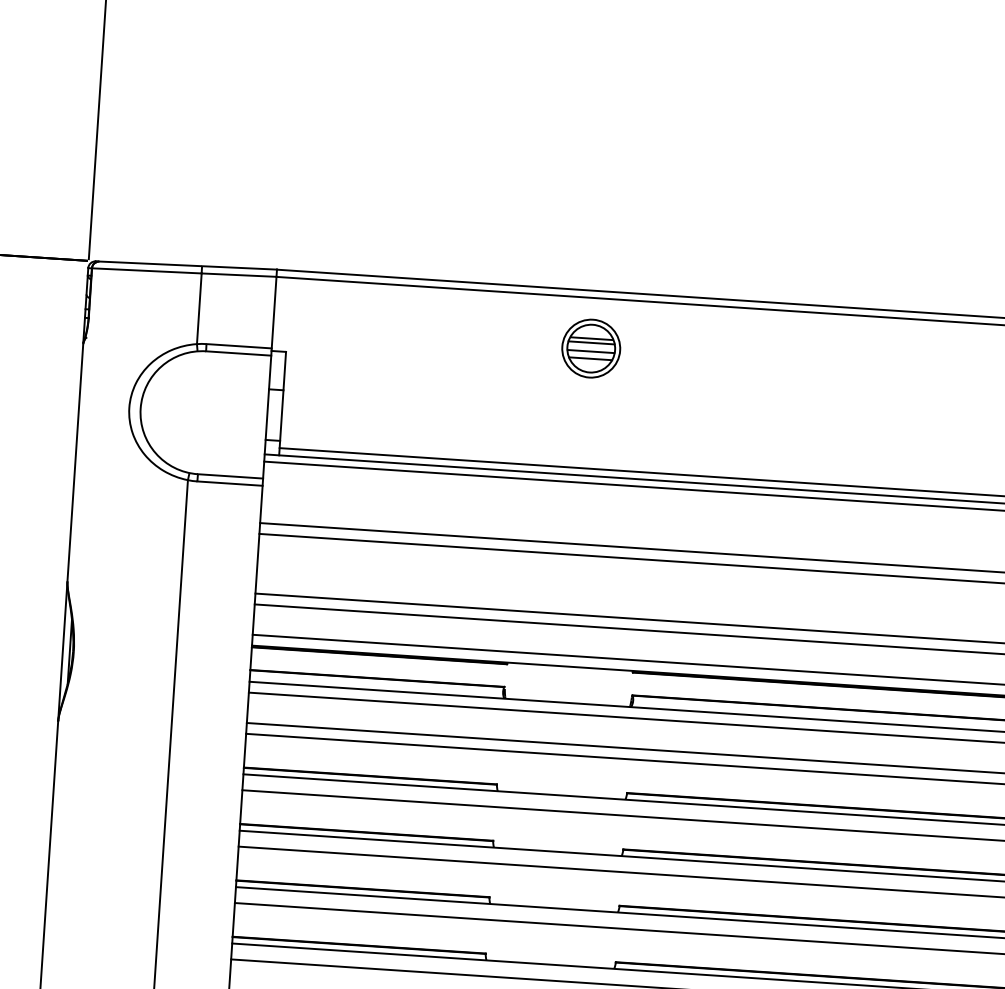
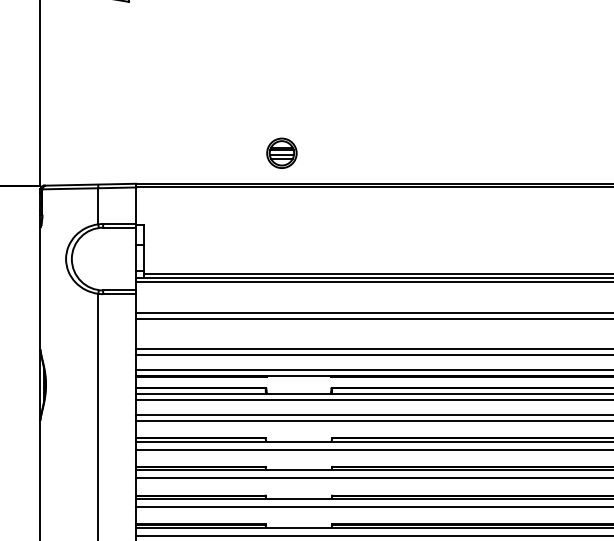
part: (590, 346) -> (281, 152), moved

